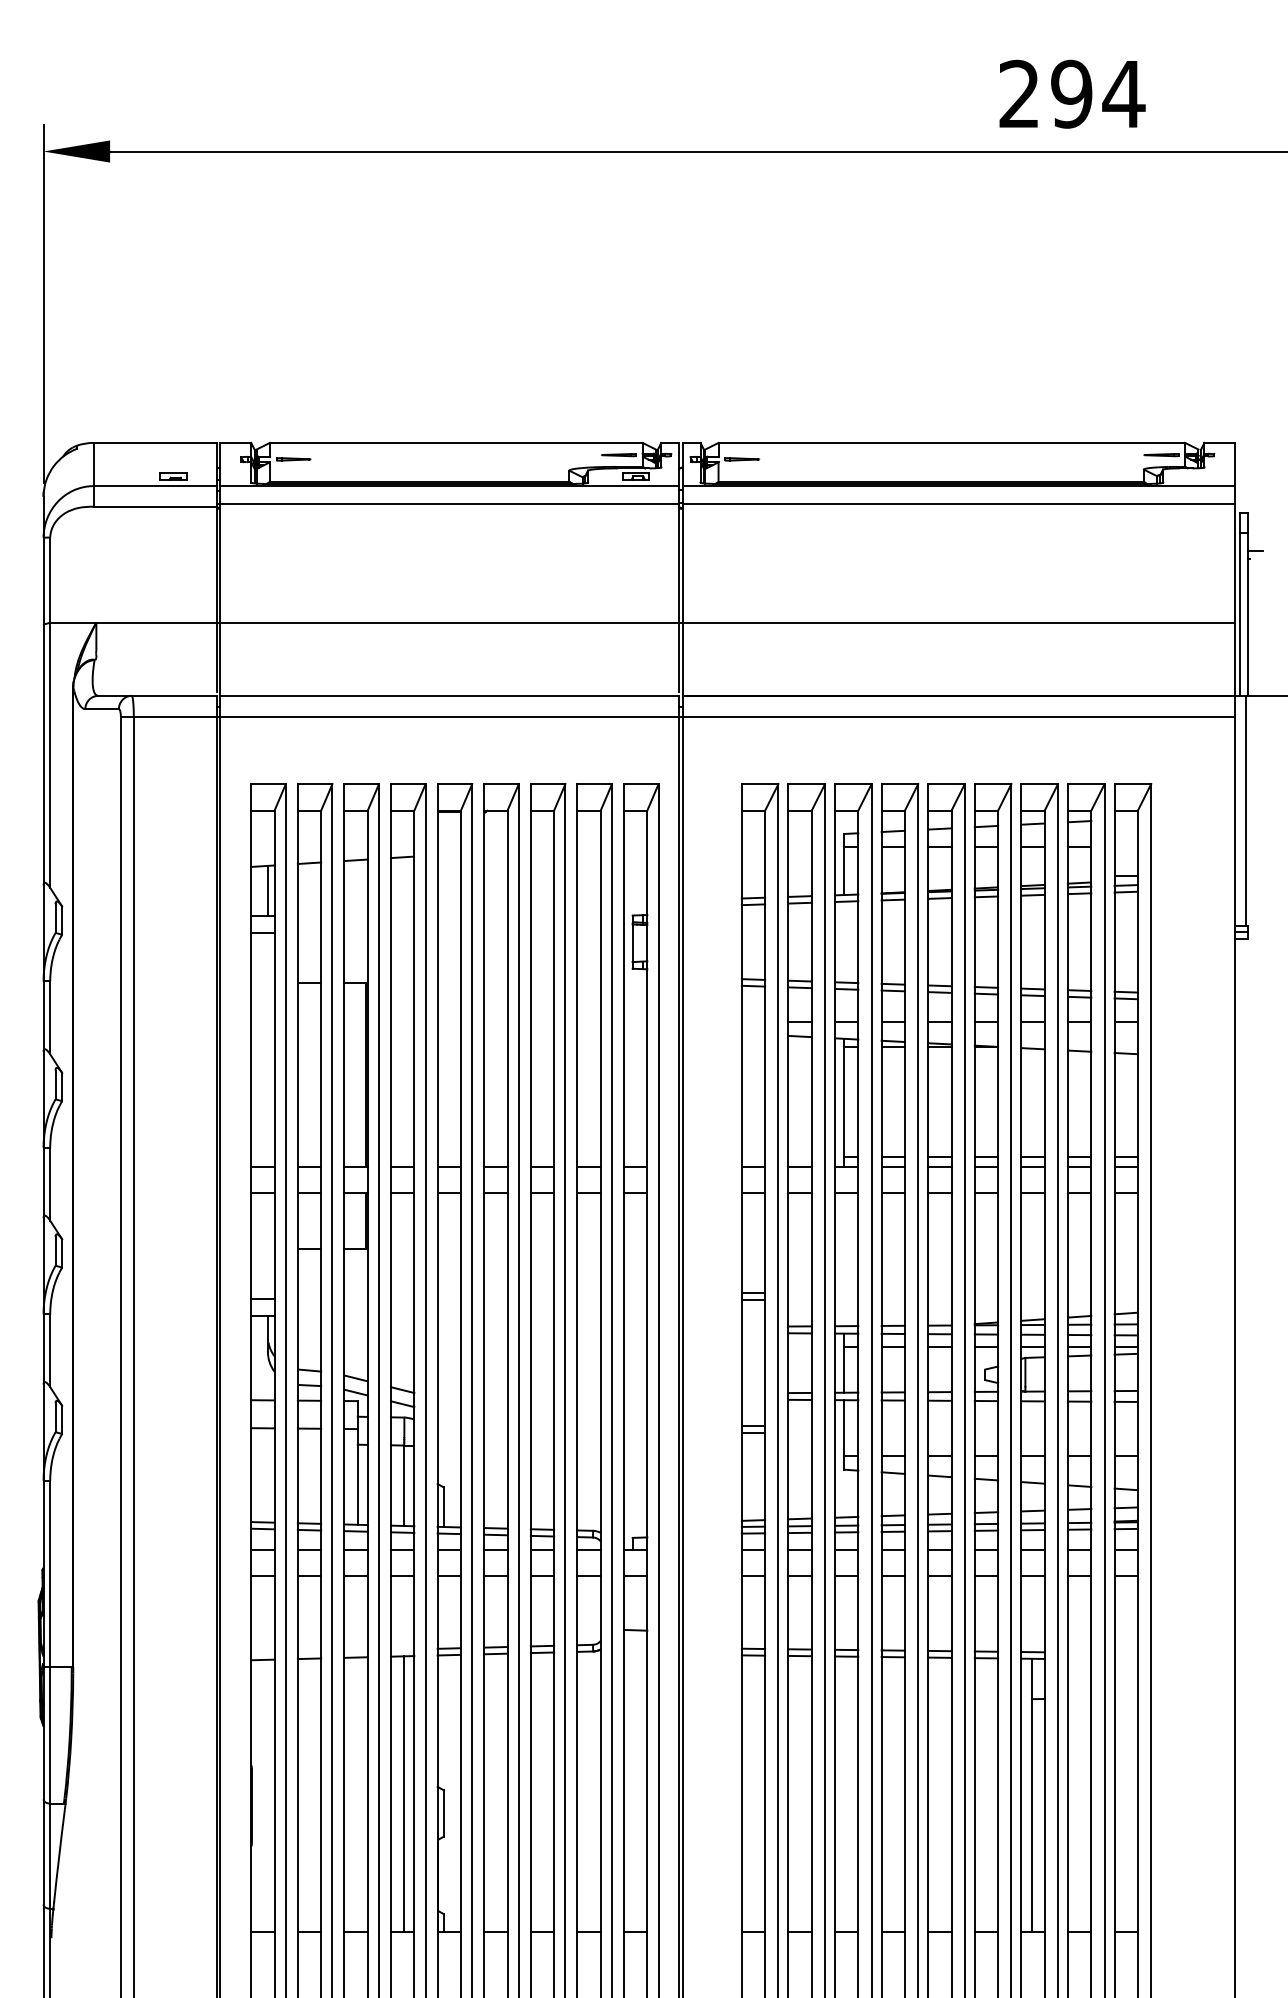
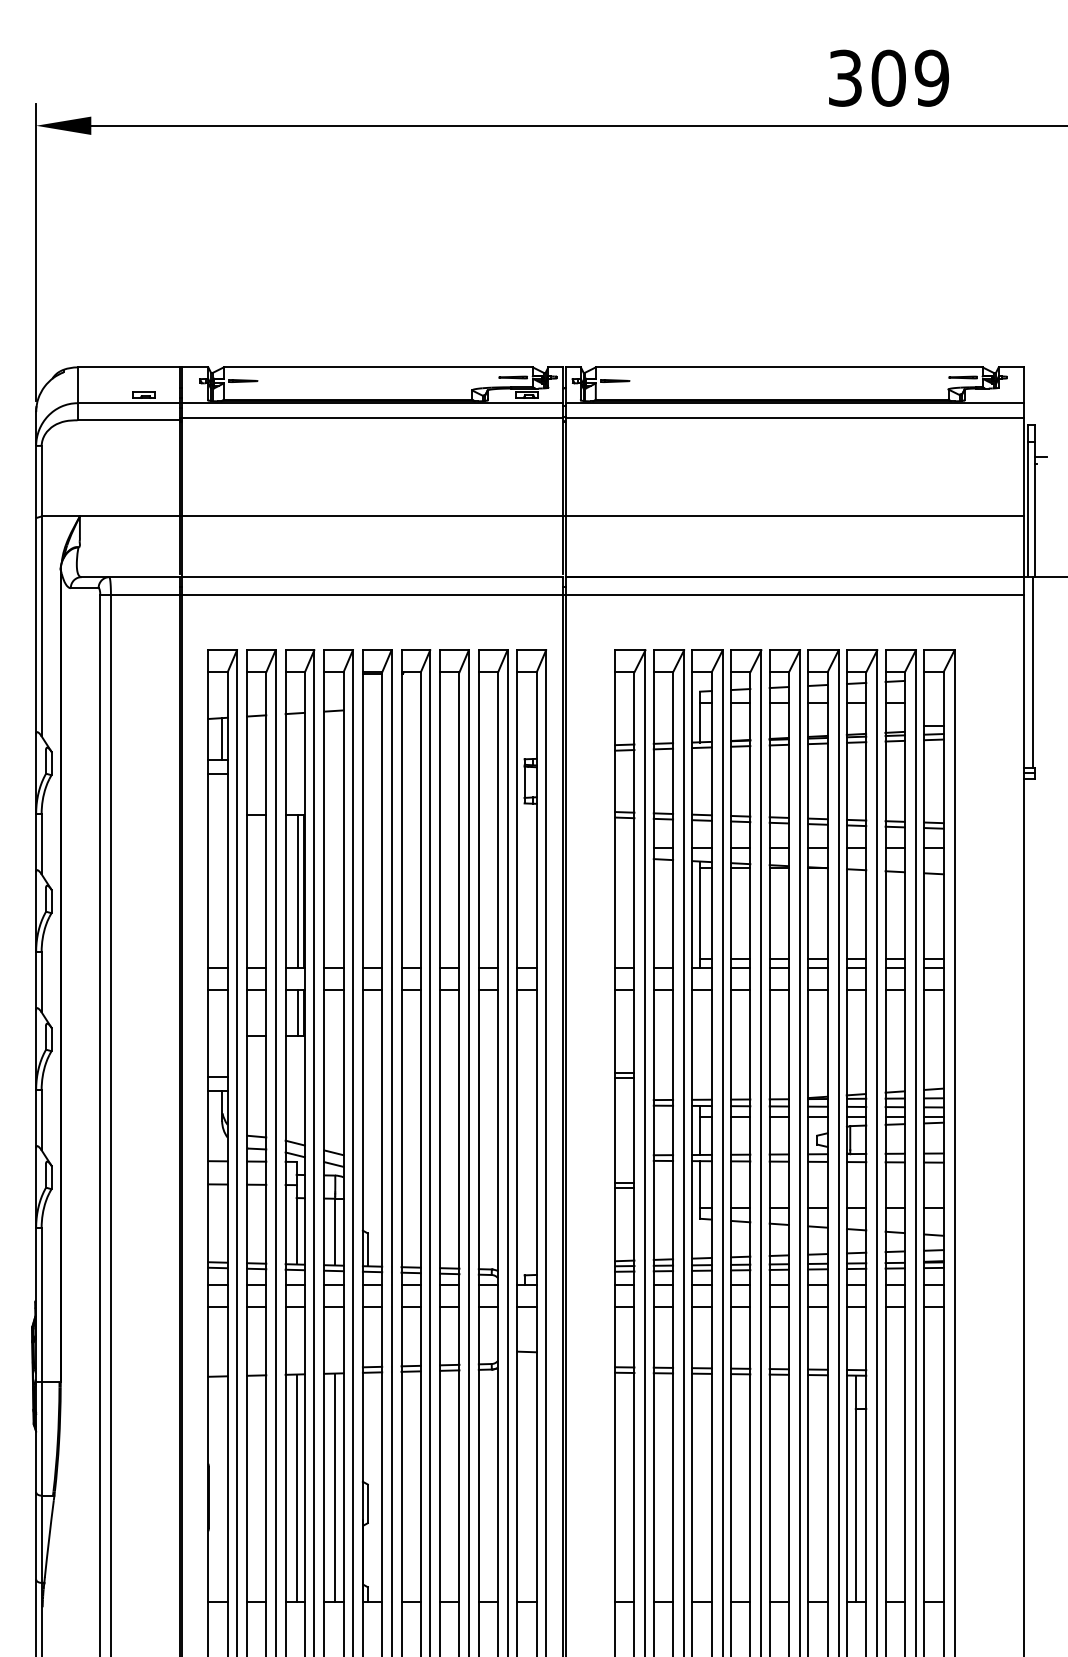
text: (1071, 93) -> (888, 77), 294 -> 309
line: (359, 1074) -> (298, 891), added
line: (359, 1220) -> (298, 1012), added
line: (357, 1794) -> (296, 1488), added

